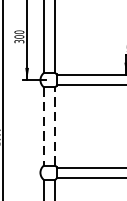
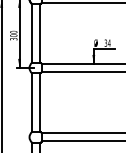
line: (55, 126) -> (40, 102), dashed -> solid
line: (44, 127) -> (32, 103), dashed -> solid

